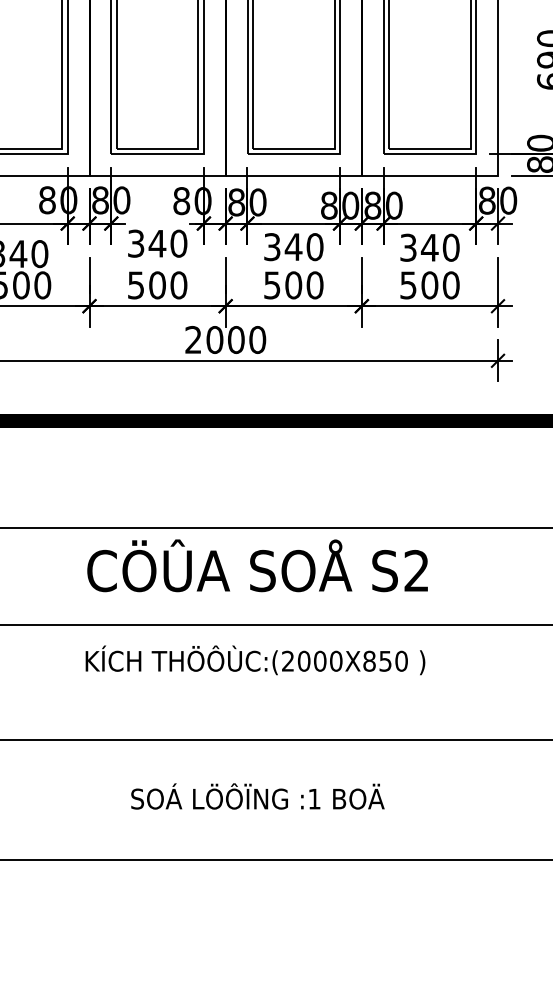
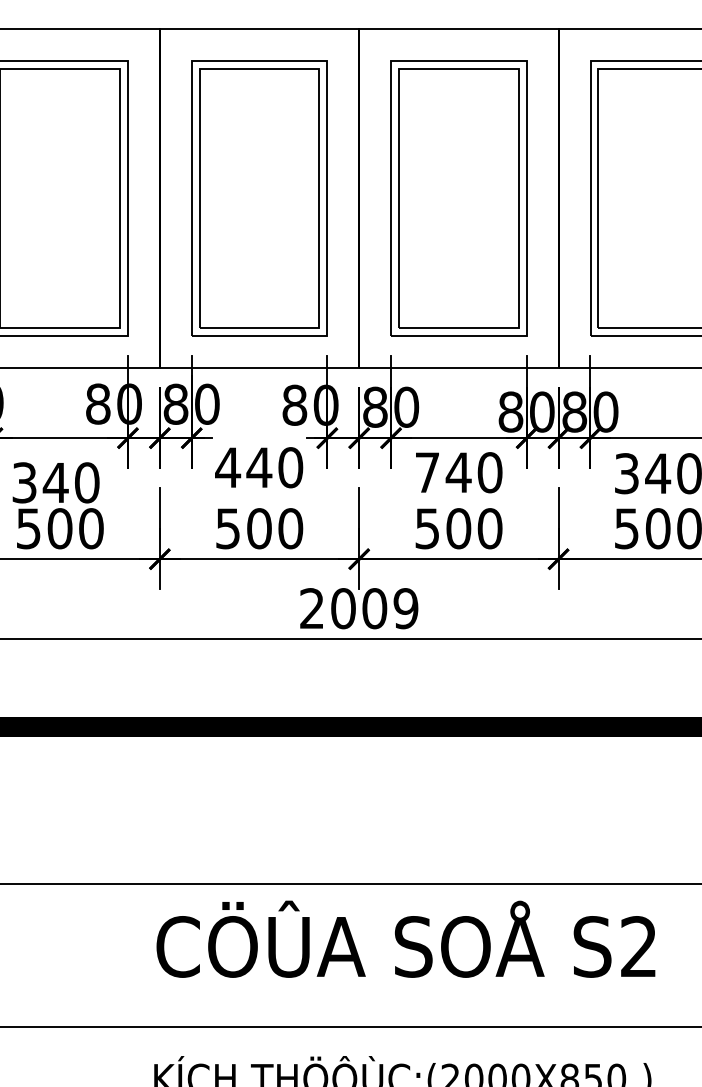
text: (135, 243) -> (227, 467), 340 -> 440
text: (272, 247) -> (427, 473), 340 -> 740
text: (257, 340) -> (405, 609), 2000 -> 2009

